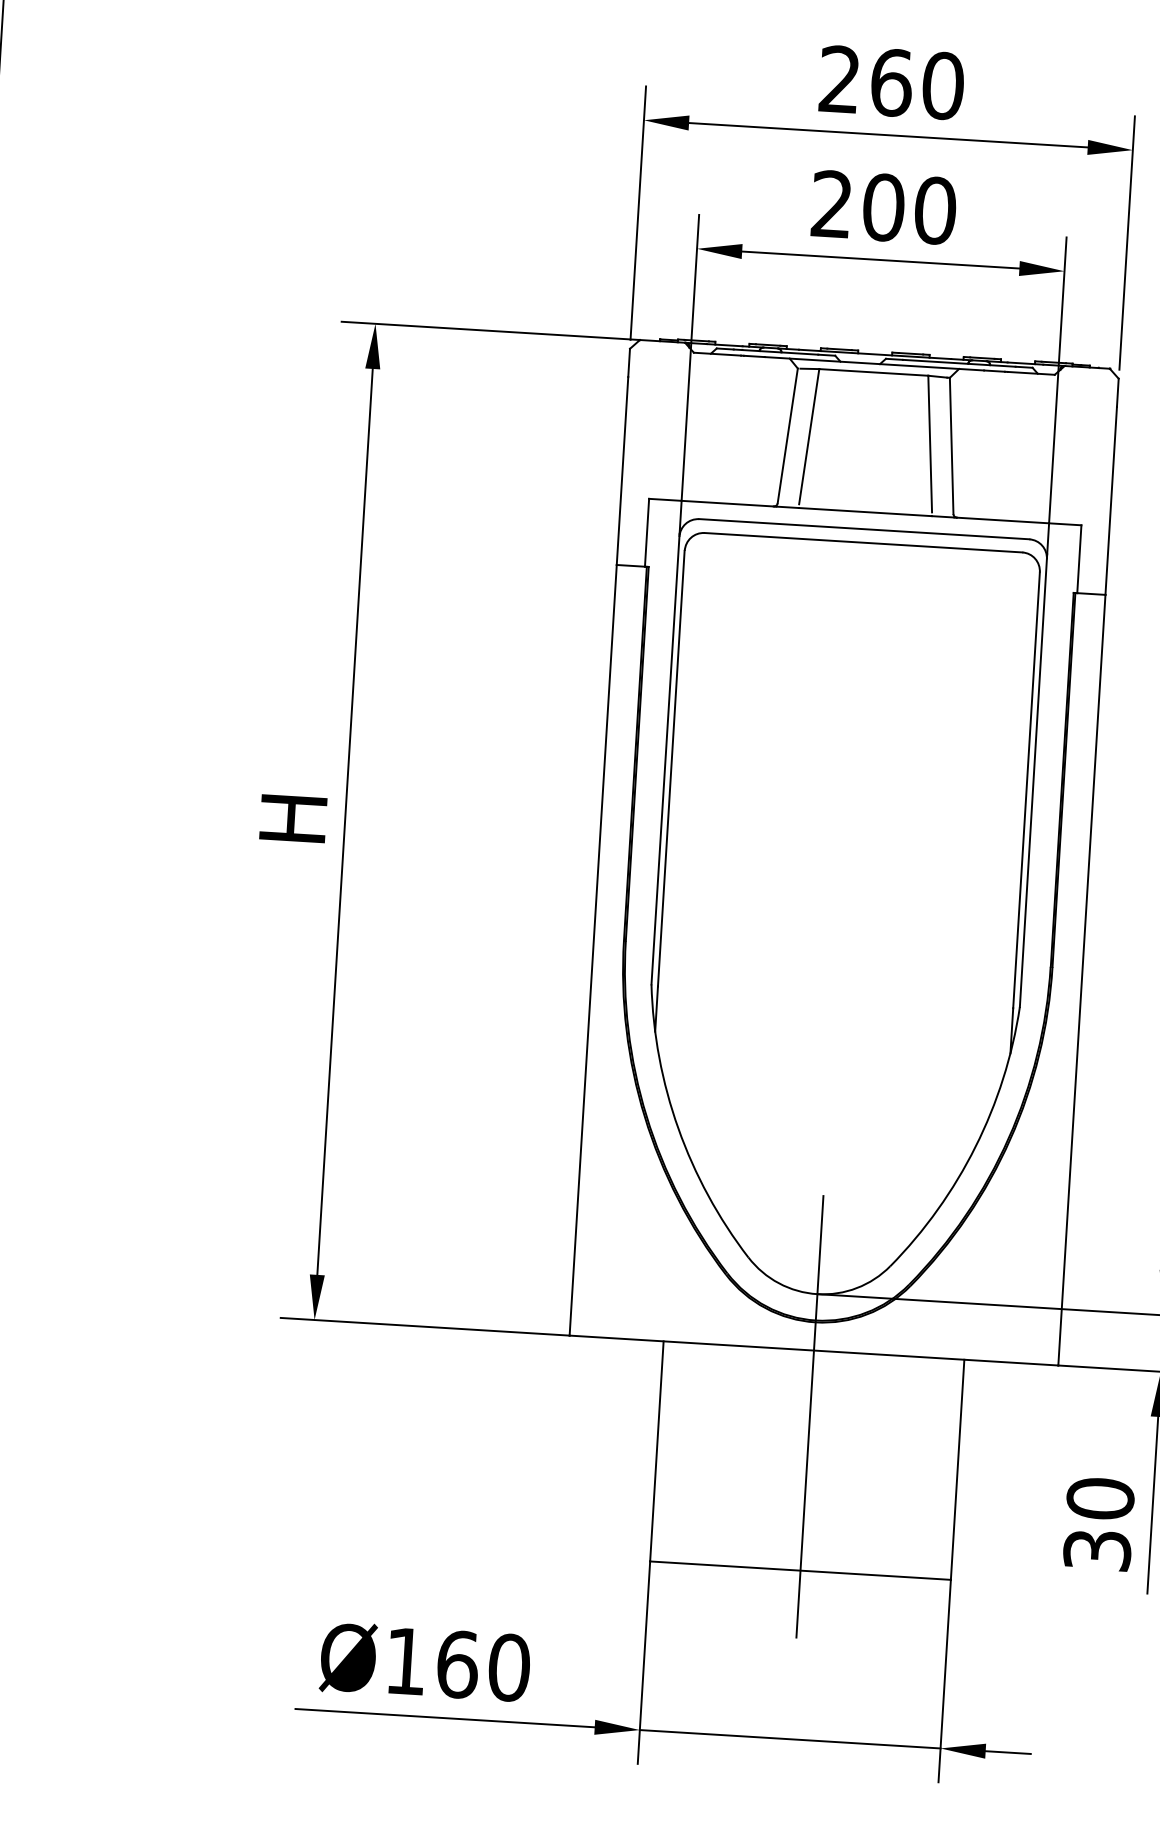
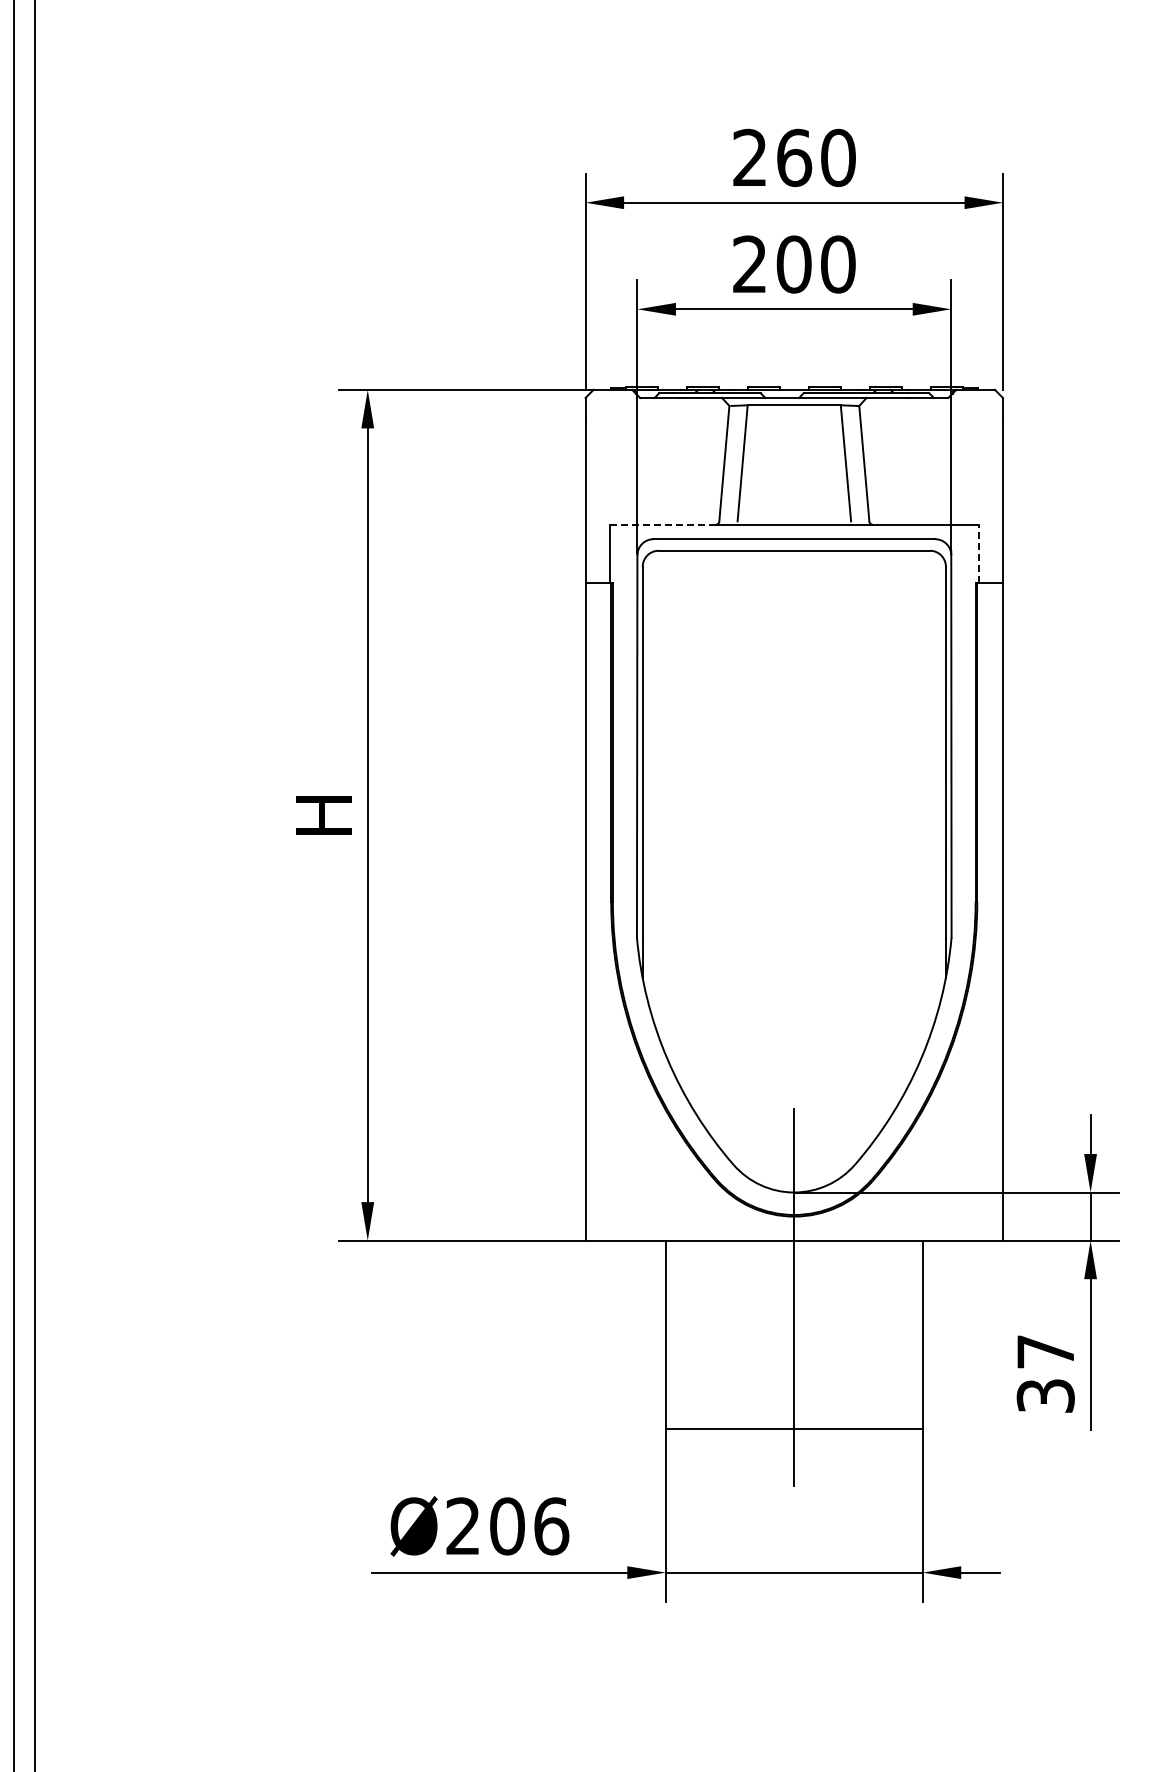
line: (710, 502) -> (662, 524), solid -> dashed
line: (1078, 559) -> (978, 553), solid -> dashed
text: (1100, 1498) -> (1045, 1351), 30 -> 37
text: (457, 1664) -> (507, 1526), Ø160 -> Ø206

